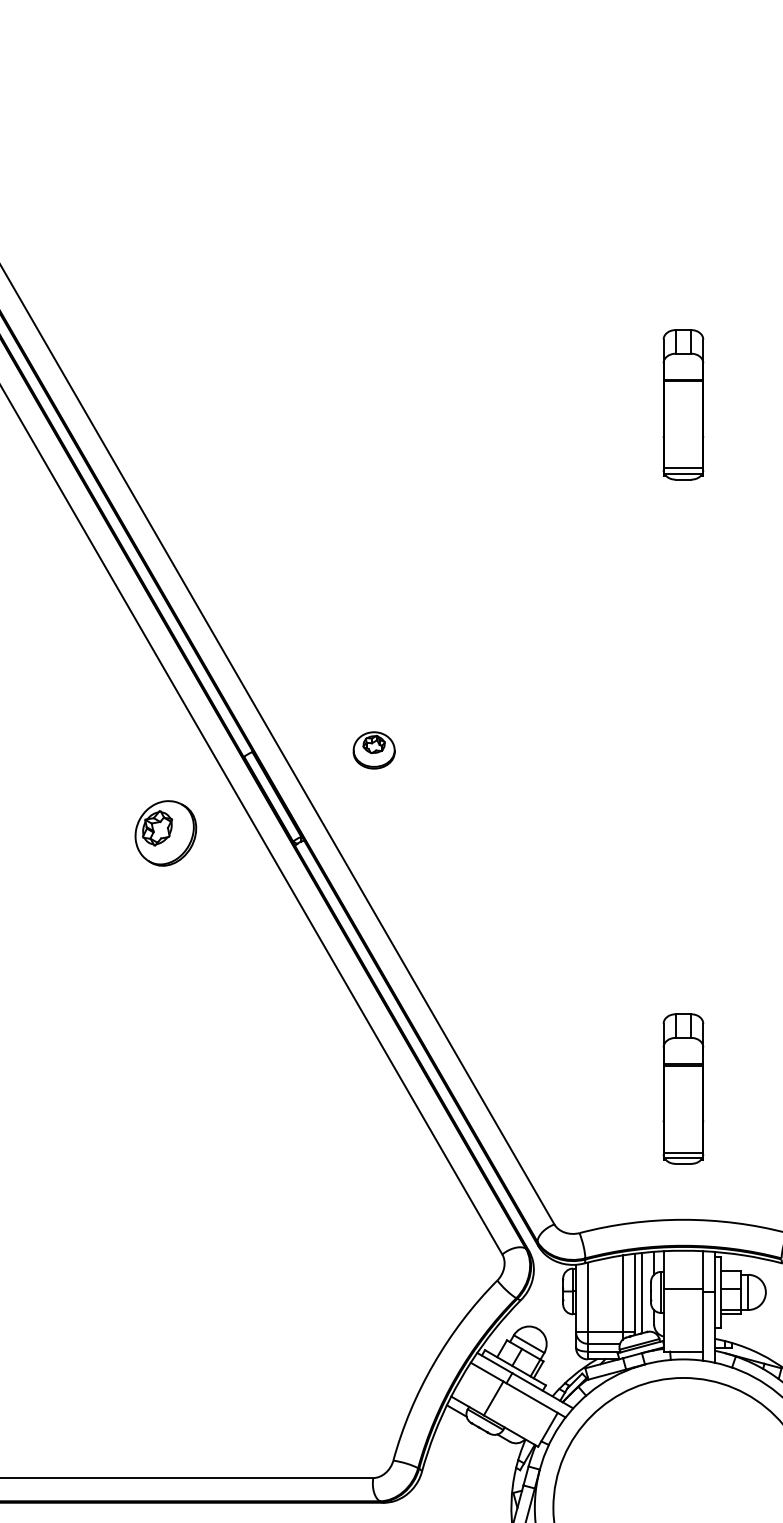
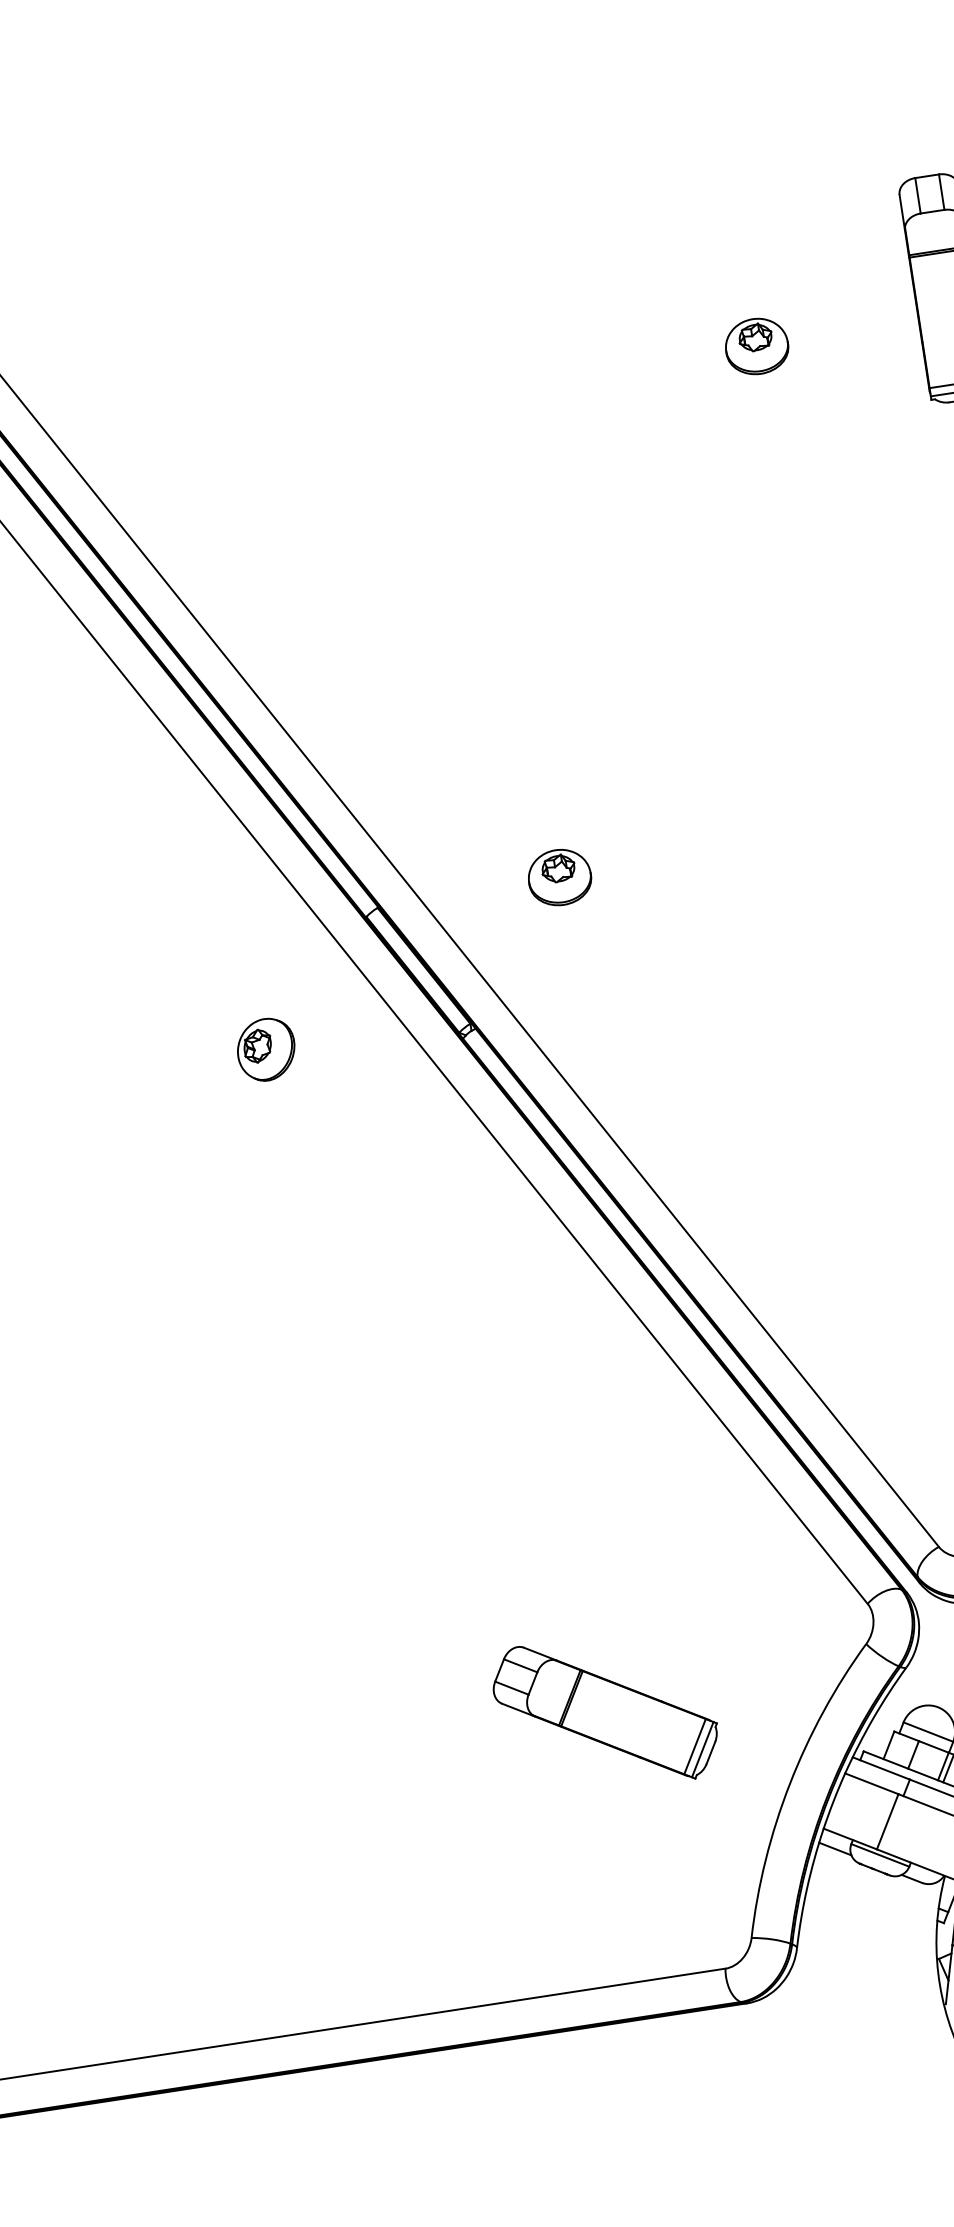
part: (555, 424) -> (756, 347), added
part: (165, 833) -> (265, 1049), size x0.62
part: (321, 1299) -> (606, 1712), added

